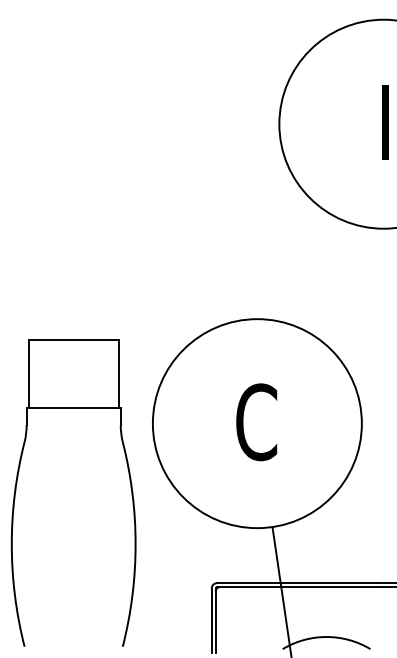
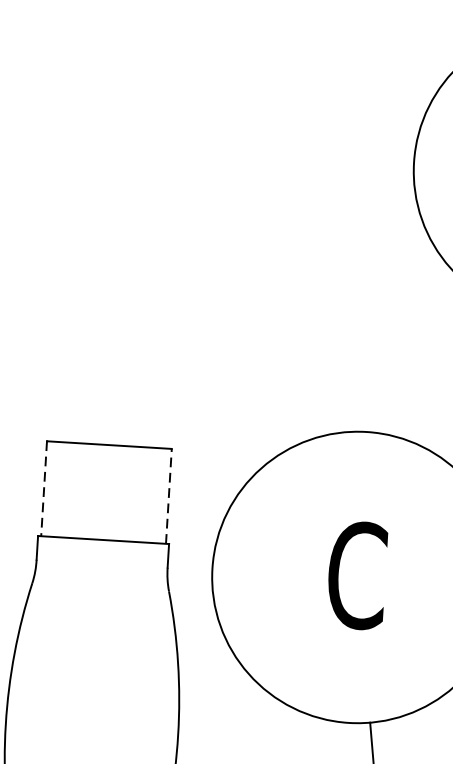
line: (118, 373) -> (168, 495), solid -> dashed
line: (28, 374) -> (43, 489), solid -> dashed

